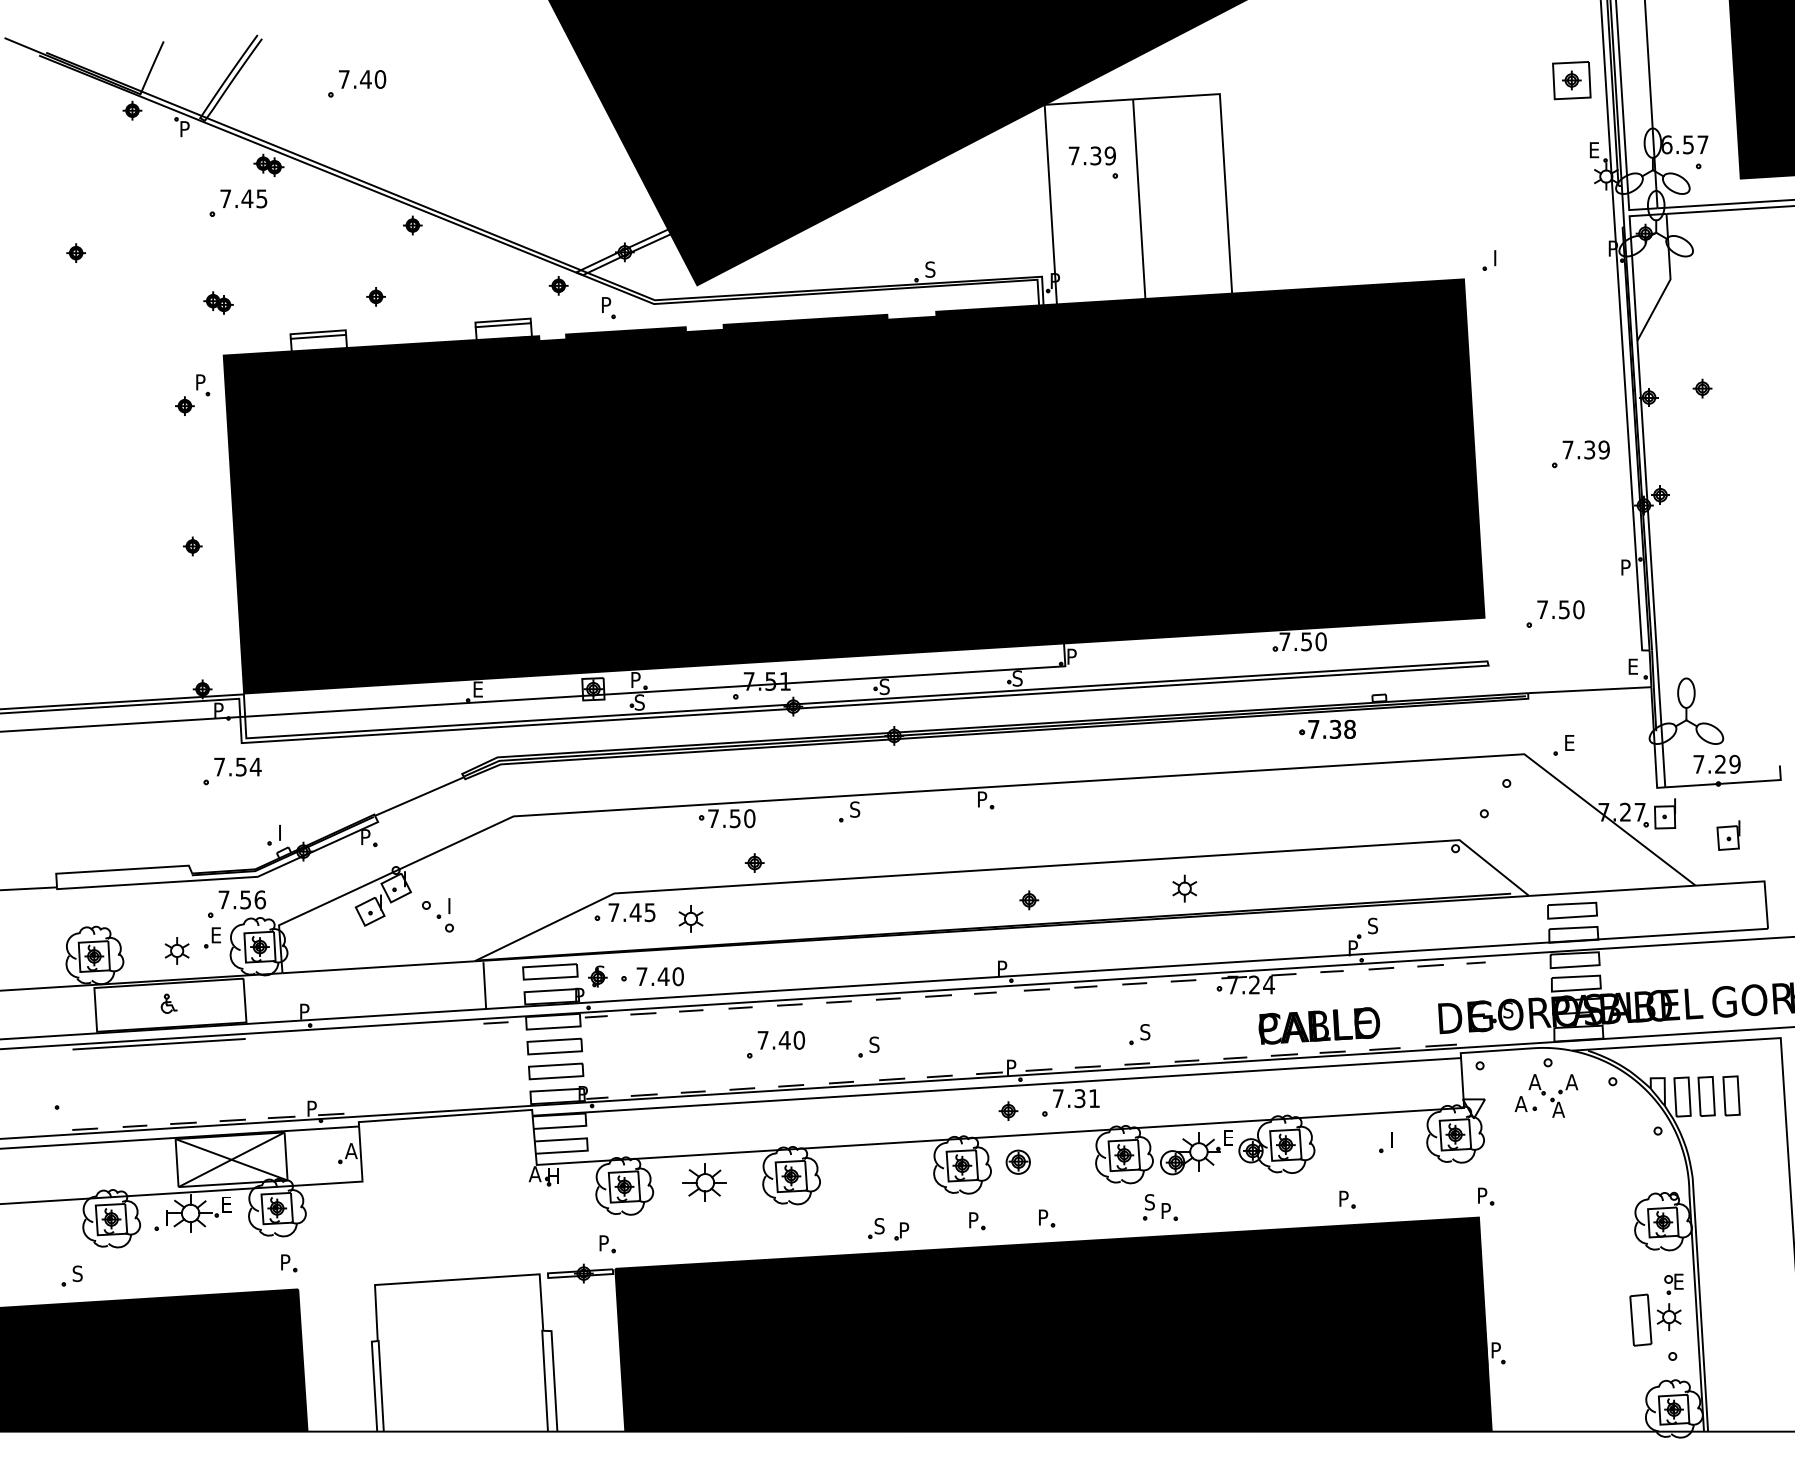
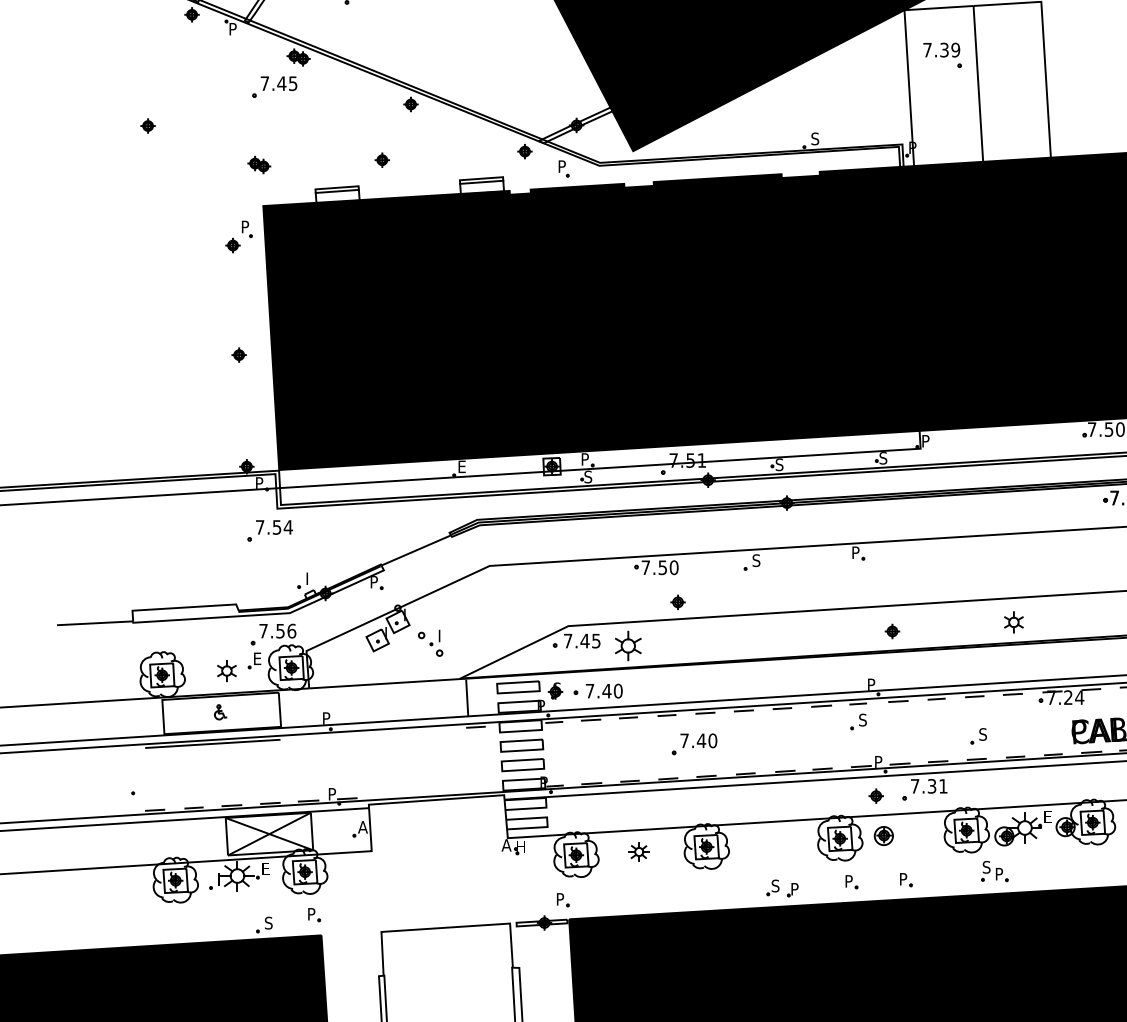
part: (690, 918) -> (627, 645), size x1.4
part: (868, 1046) -> (858, 721), moved
part: (704, 1182) -> (638, 851), size x0.6
part: (71, 1275) -> (263, 924), moved

